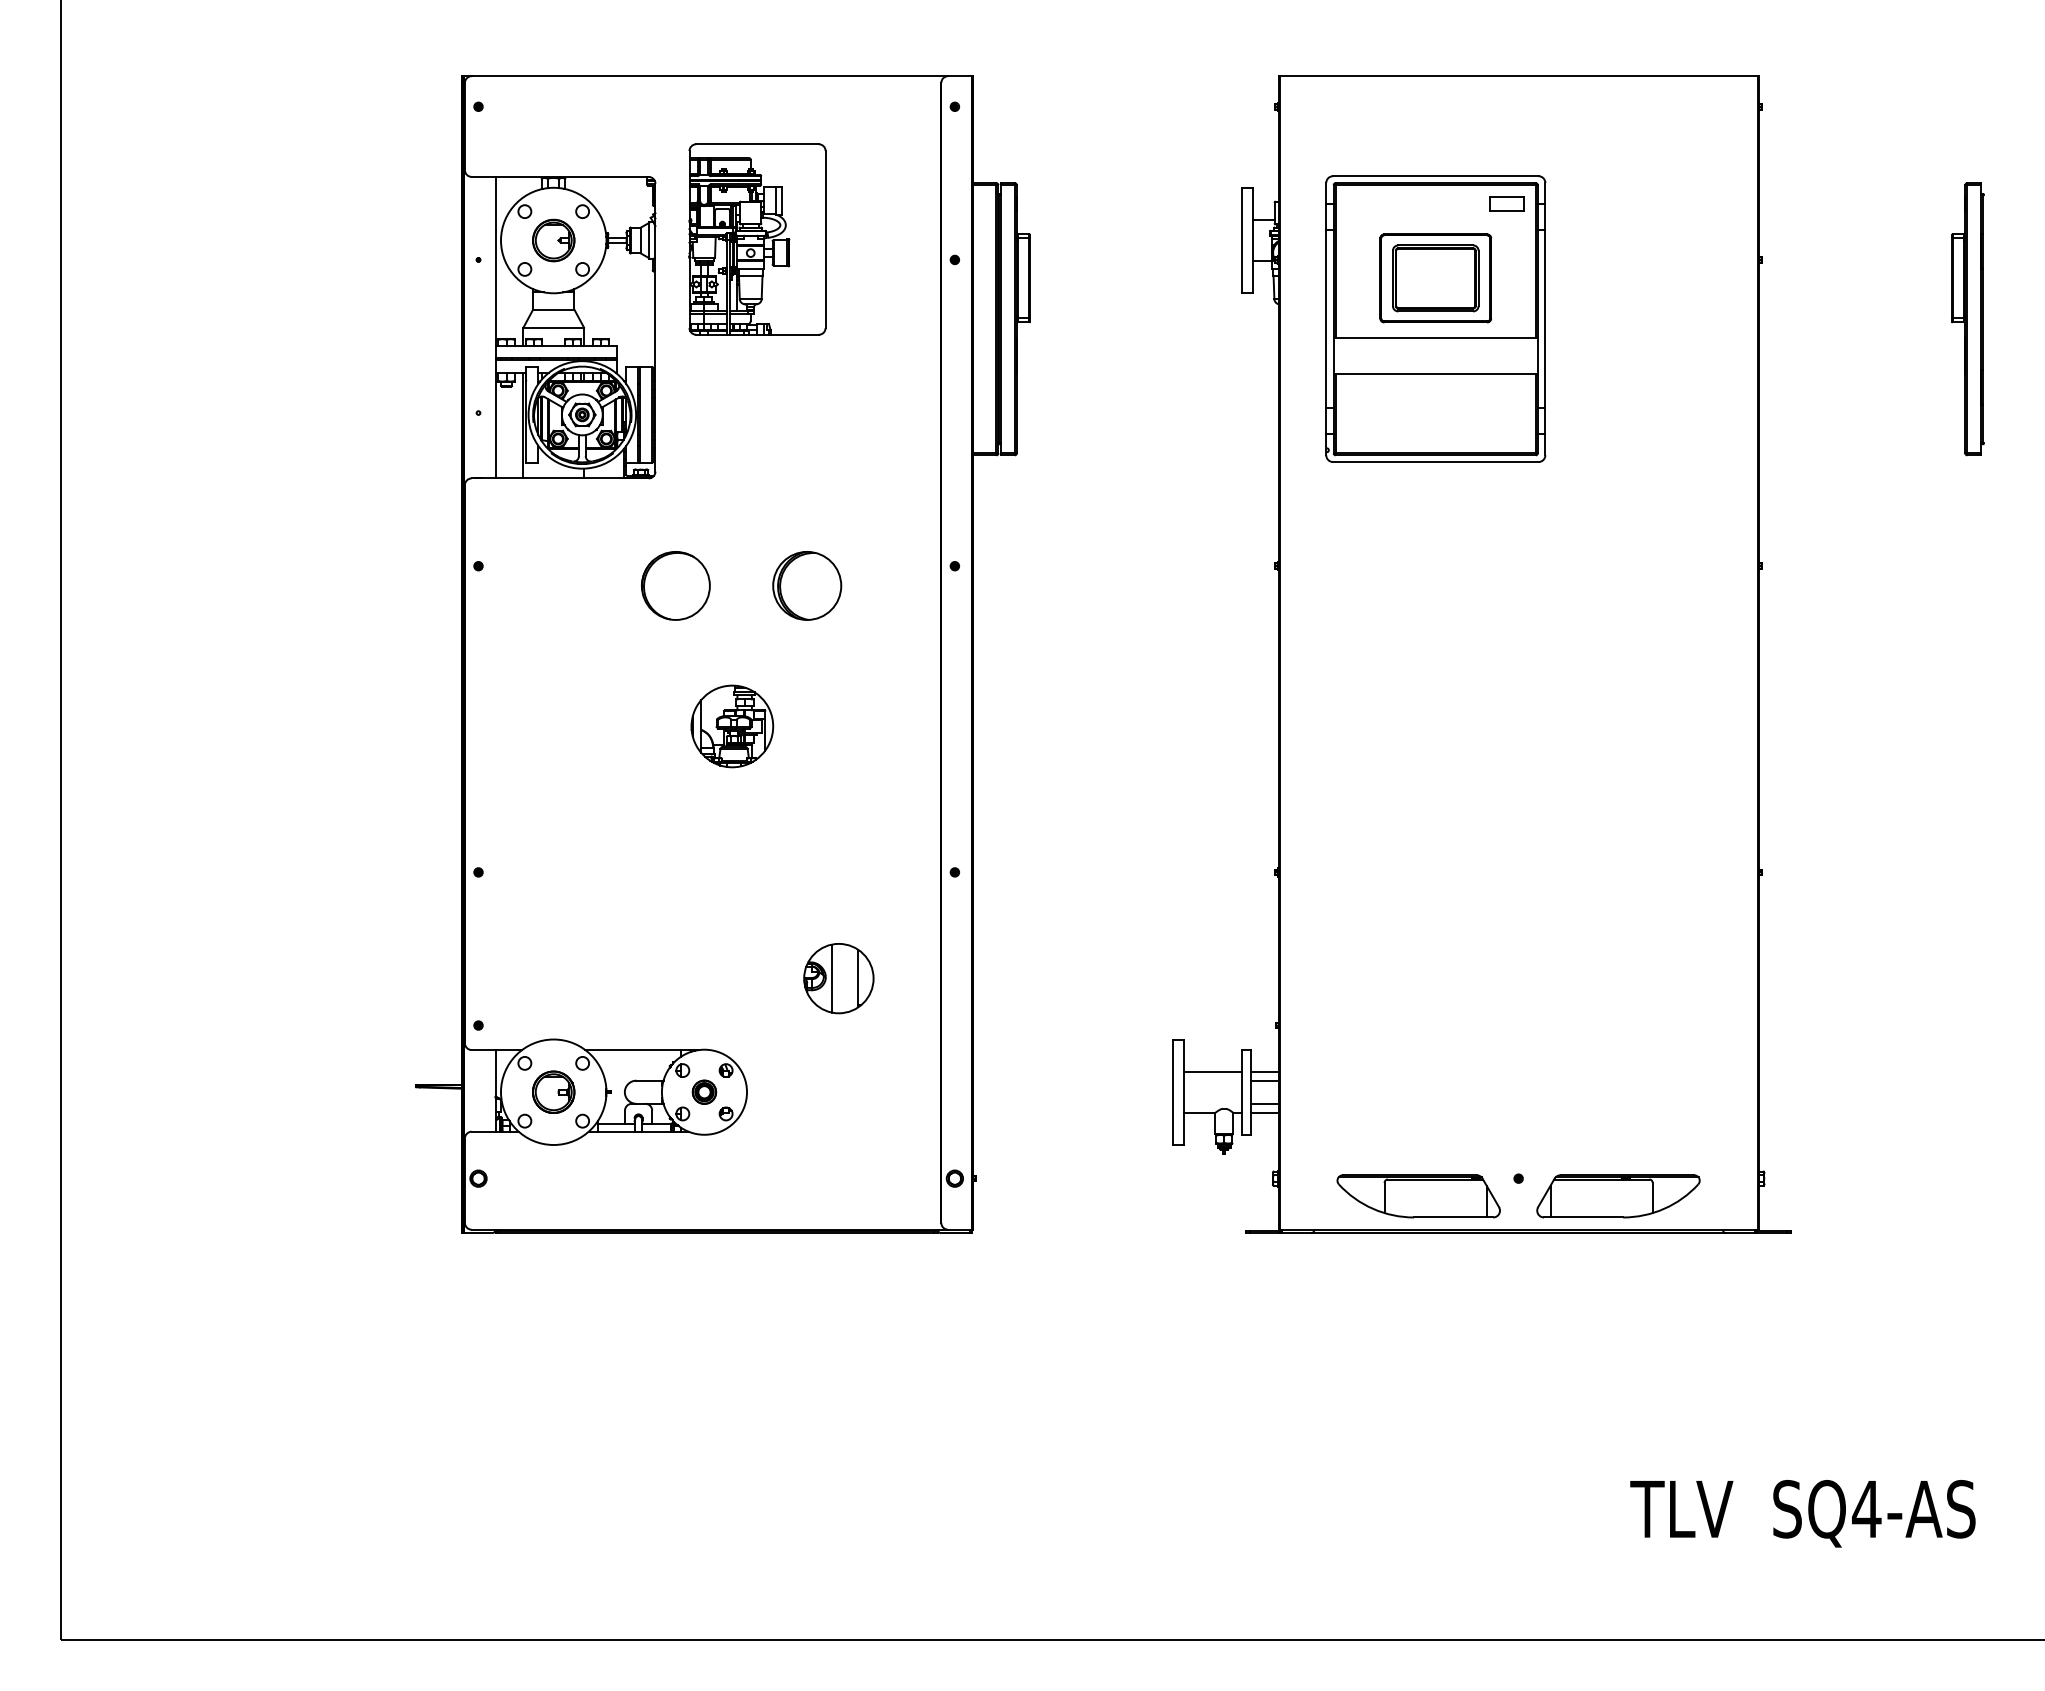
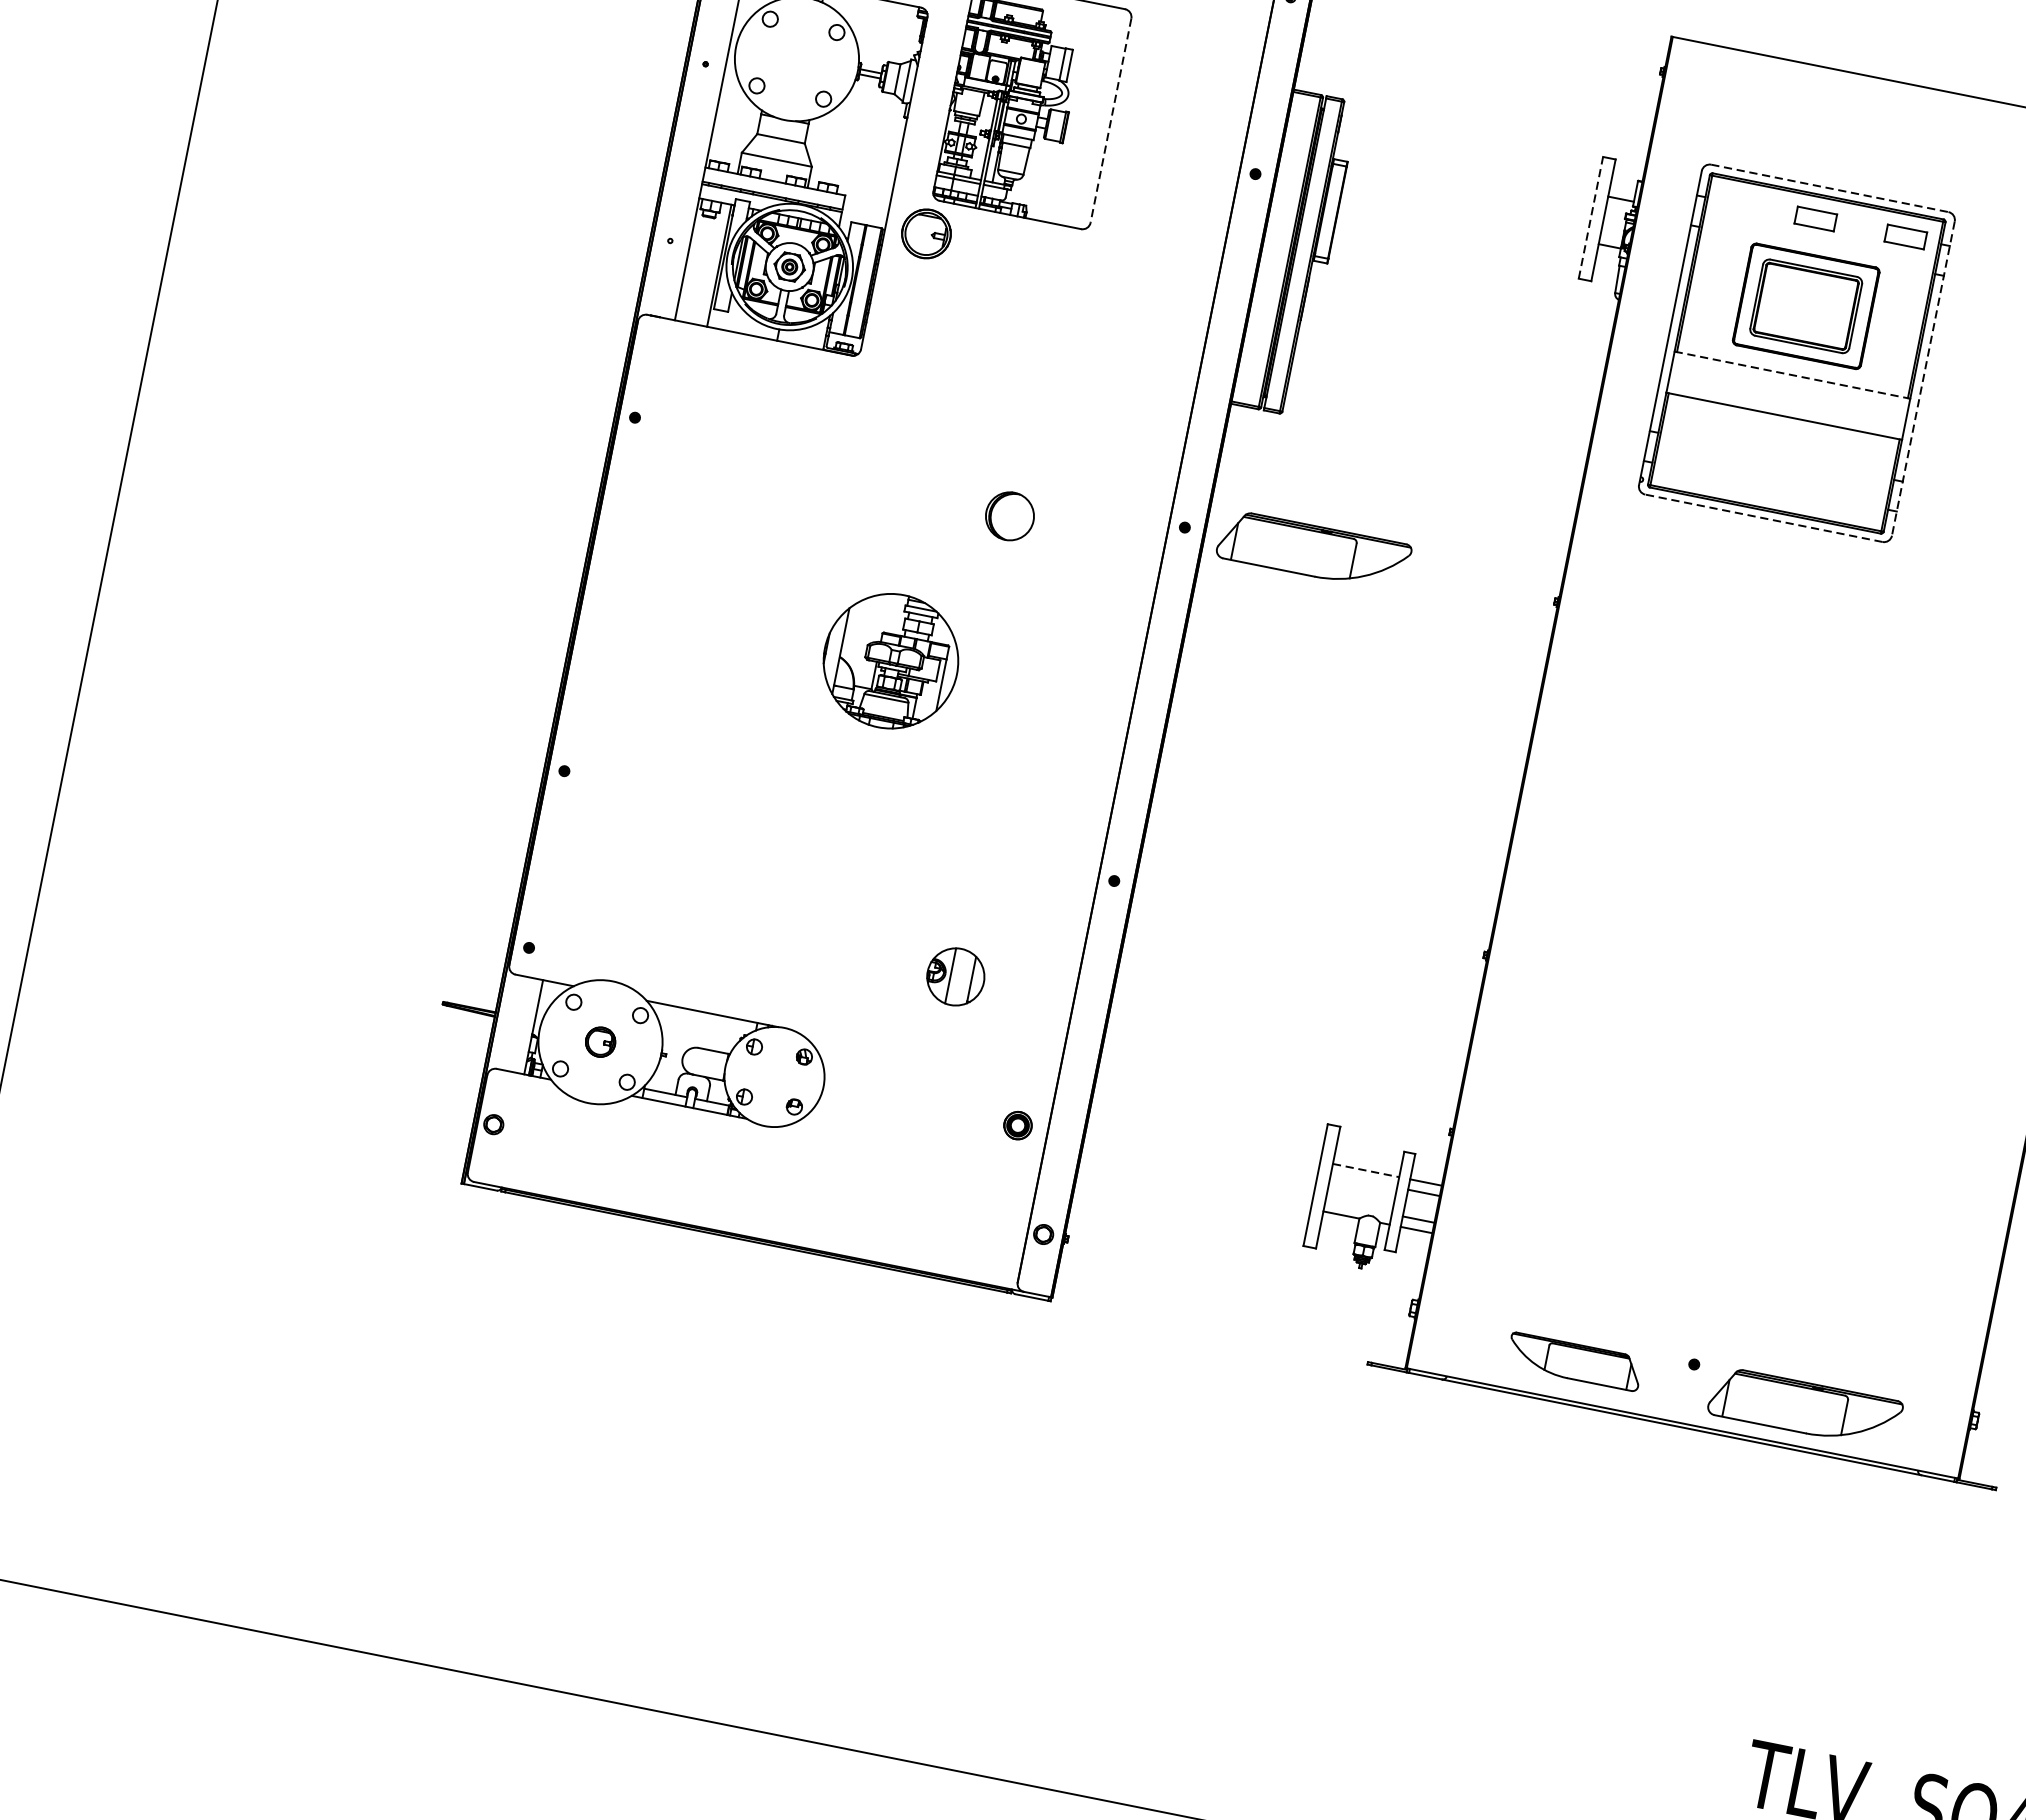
line: (1435, 176) -> (1829, 188), solid -> dashed
part: (1428, 203) -> (1815, 218), added
part: (553, 240) -> (926, 233), moved
line: (825, 240) -> (1110, 121), solid -> dashed
line: (1241, 240) -> (1590, 217), solid -> dashed
line: (1545, 319) -> (1923, 379), solid -> dashed
line: (1436, 338) -> (1793, 375), solid -> dashed
line: (1435, 462) -> (1763, 518), solid -> dashed
part: (1066, 564) -> (1314, 551), added
part: (675, 585) -> (857, 485), removed
part: (807, 585) -> (1010, 515), size x0.6
part: (732, 726) -> (891, 661), size x1.4
part: (838, 978) -> (955, 976), size x0.7
line: (1212, 1071) -> (1365, 1170), solid -> dashed
part: (553, 1091) -> (600, 1041), size x0.6
part: (704, 1091) -> (1018, 1124), moved
part: (1418, 1196) -> (1574, 1361), size x0.7

